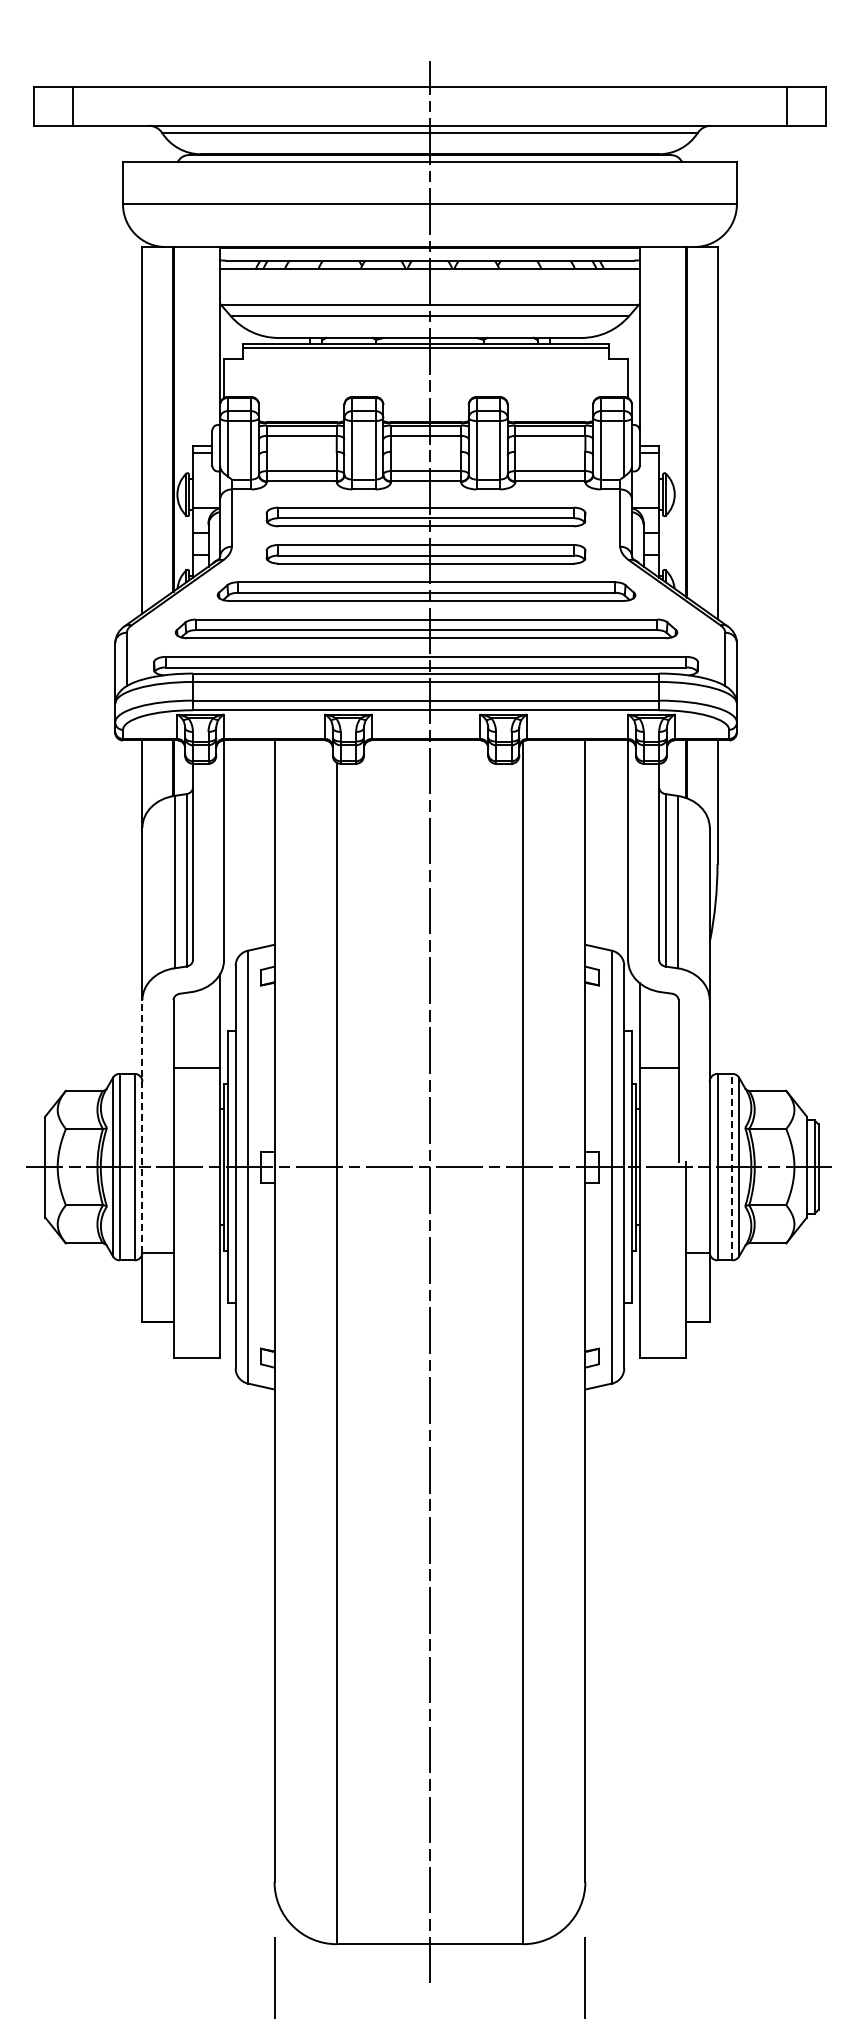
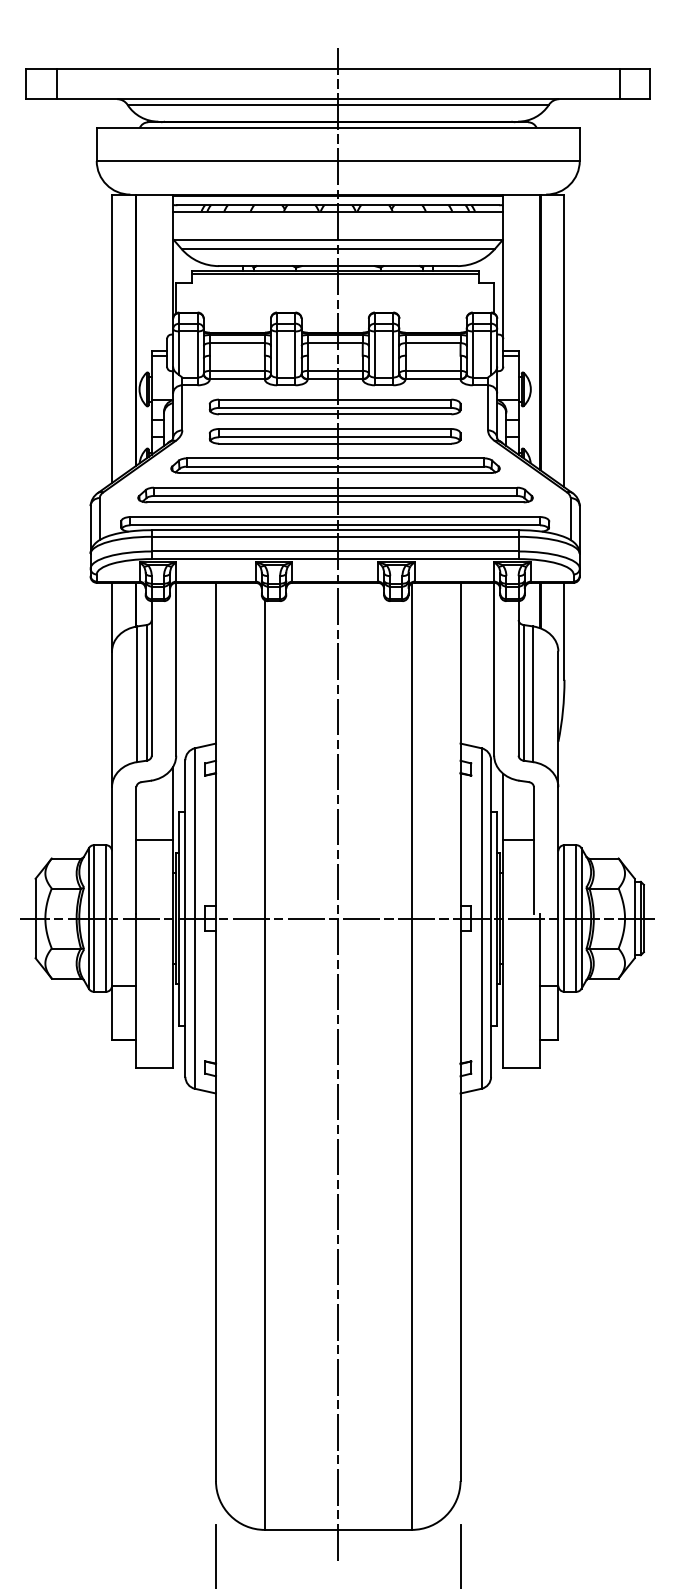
line: (142, 1126) -> (112, 886), dashed -> solid
line: (732, 1166) -> (576, 918), dashed -> solid

